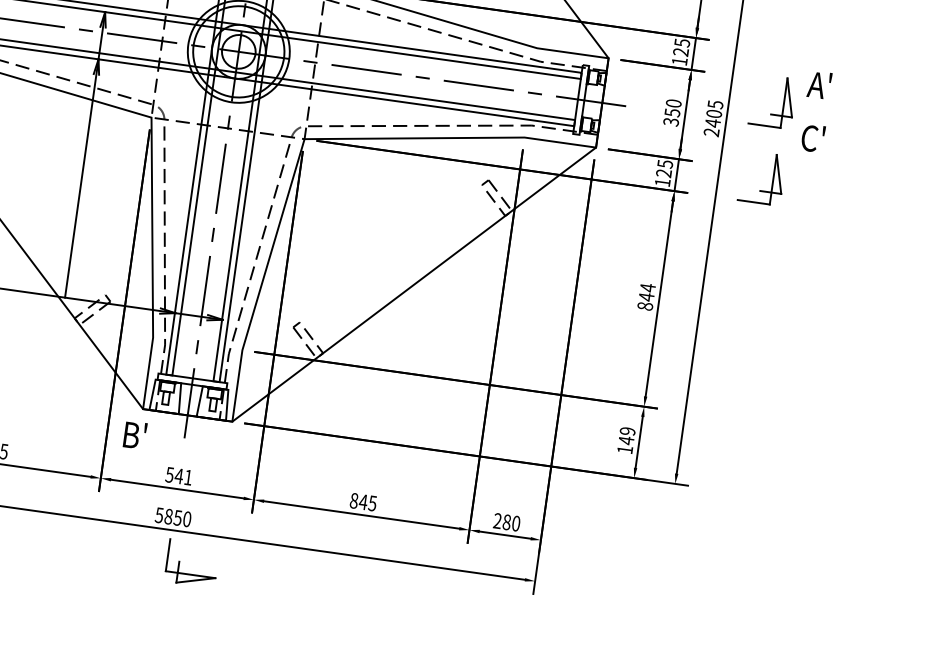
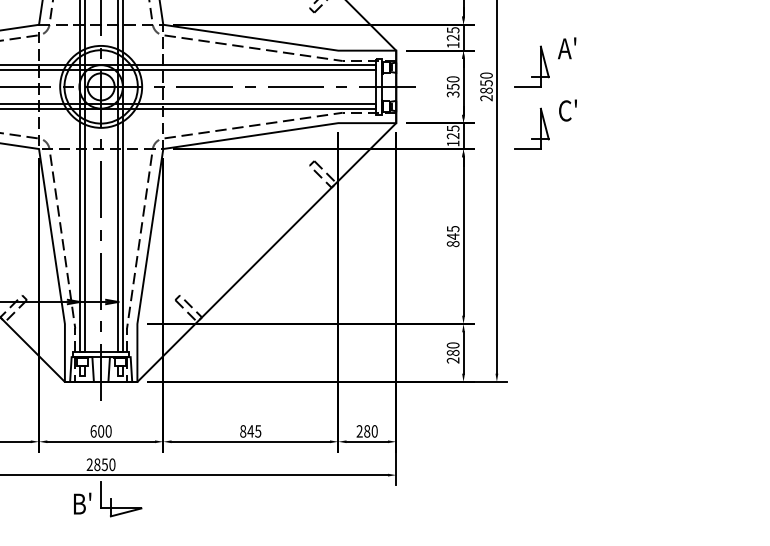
text: (714, 114) -> (486, 83), 2405 -> 2850
text: (812, 138) -> (567, 110), moved
text: (648, 287) -> (453, 228), 844 -> 845
text: (135, 435) -> (82, 503), moved
text: (625, 439) -> (452, 352), 149 -> 280
text: (178, 476) -> (100, 431), 541 -> 600
text: (159, 515) -> (89, 464), 5850 -> 2850

